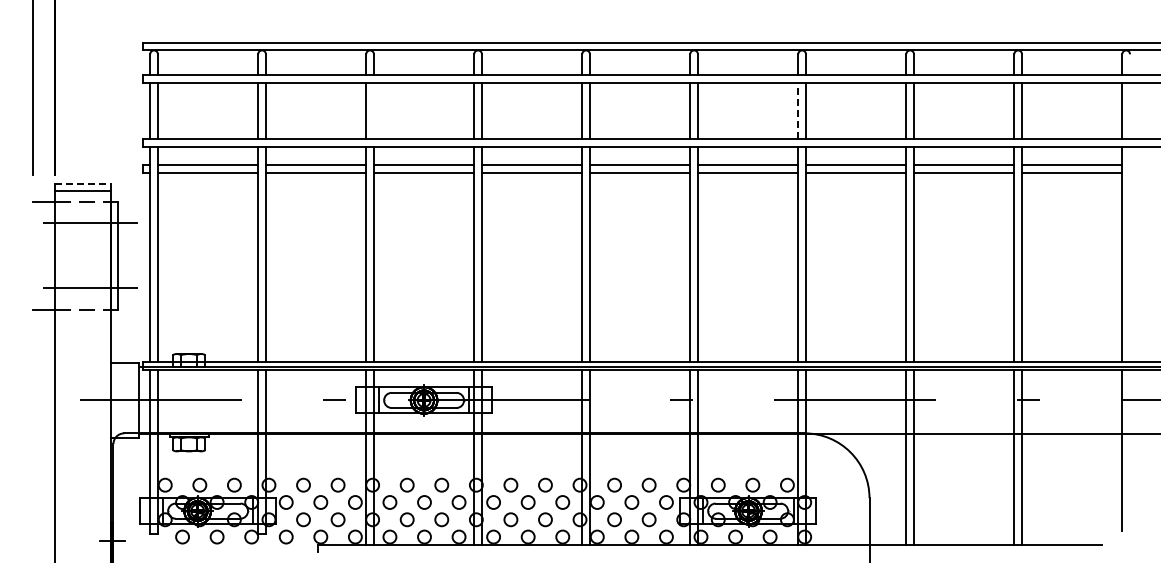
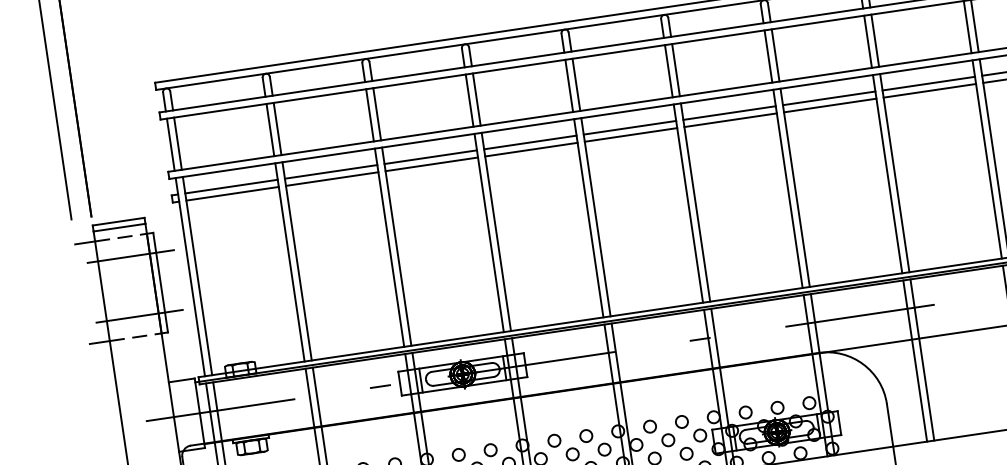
line: (373, 110) -> (376, 113), added
line: (798, 110) -> (768, 56), dashed -> solid
line: (83, 184) -> (119, 221), dashed -> solid

